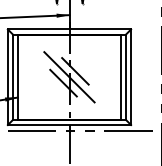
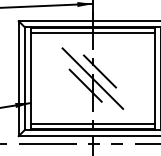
line: (69, 39) -> (92, 33), added
line: (69, 114) -> (92, 123), added

